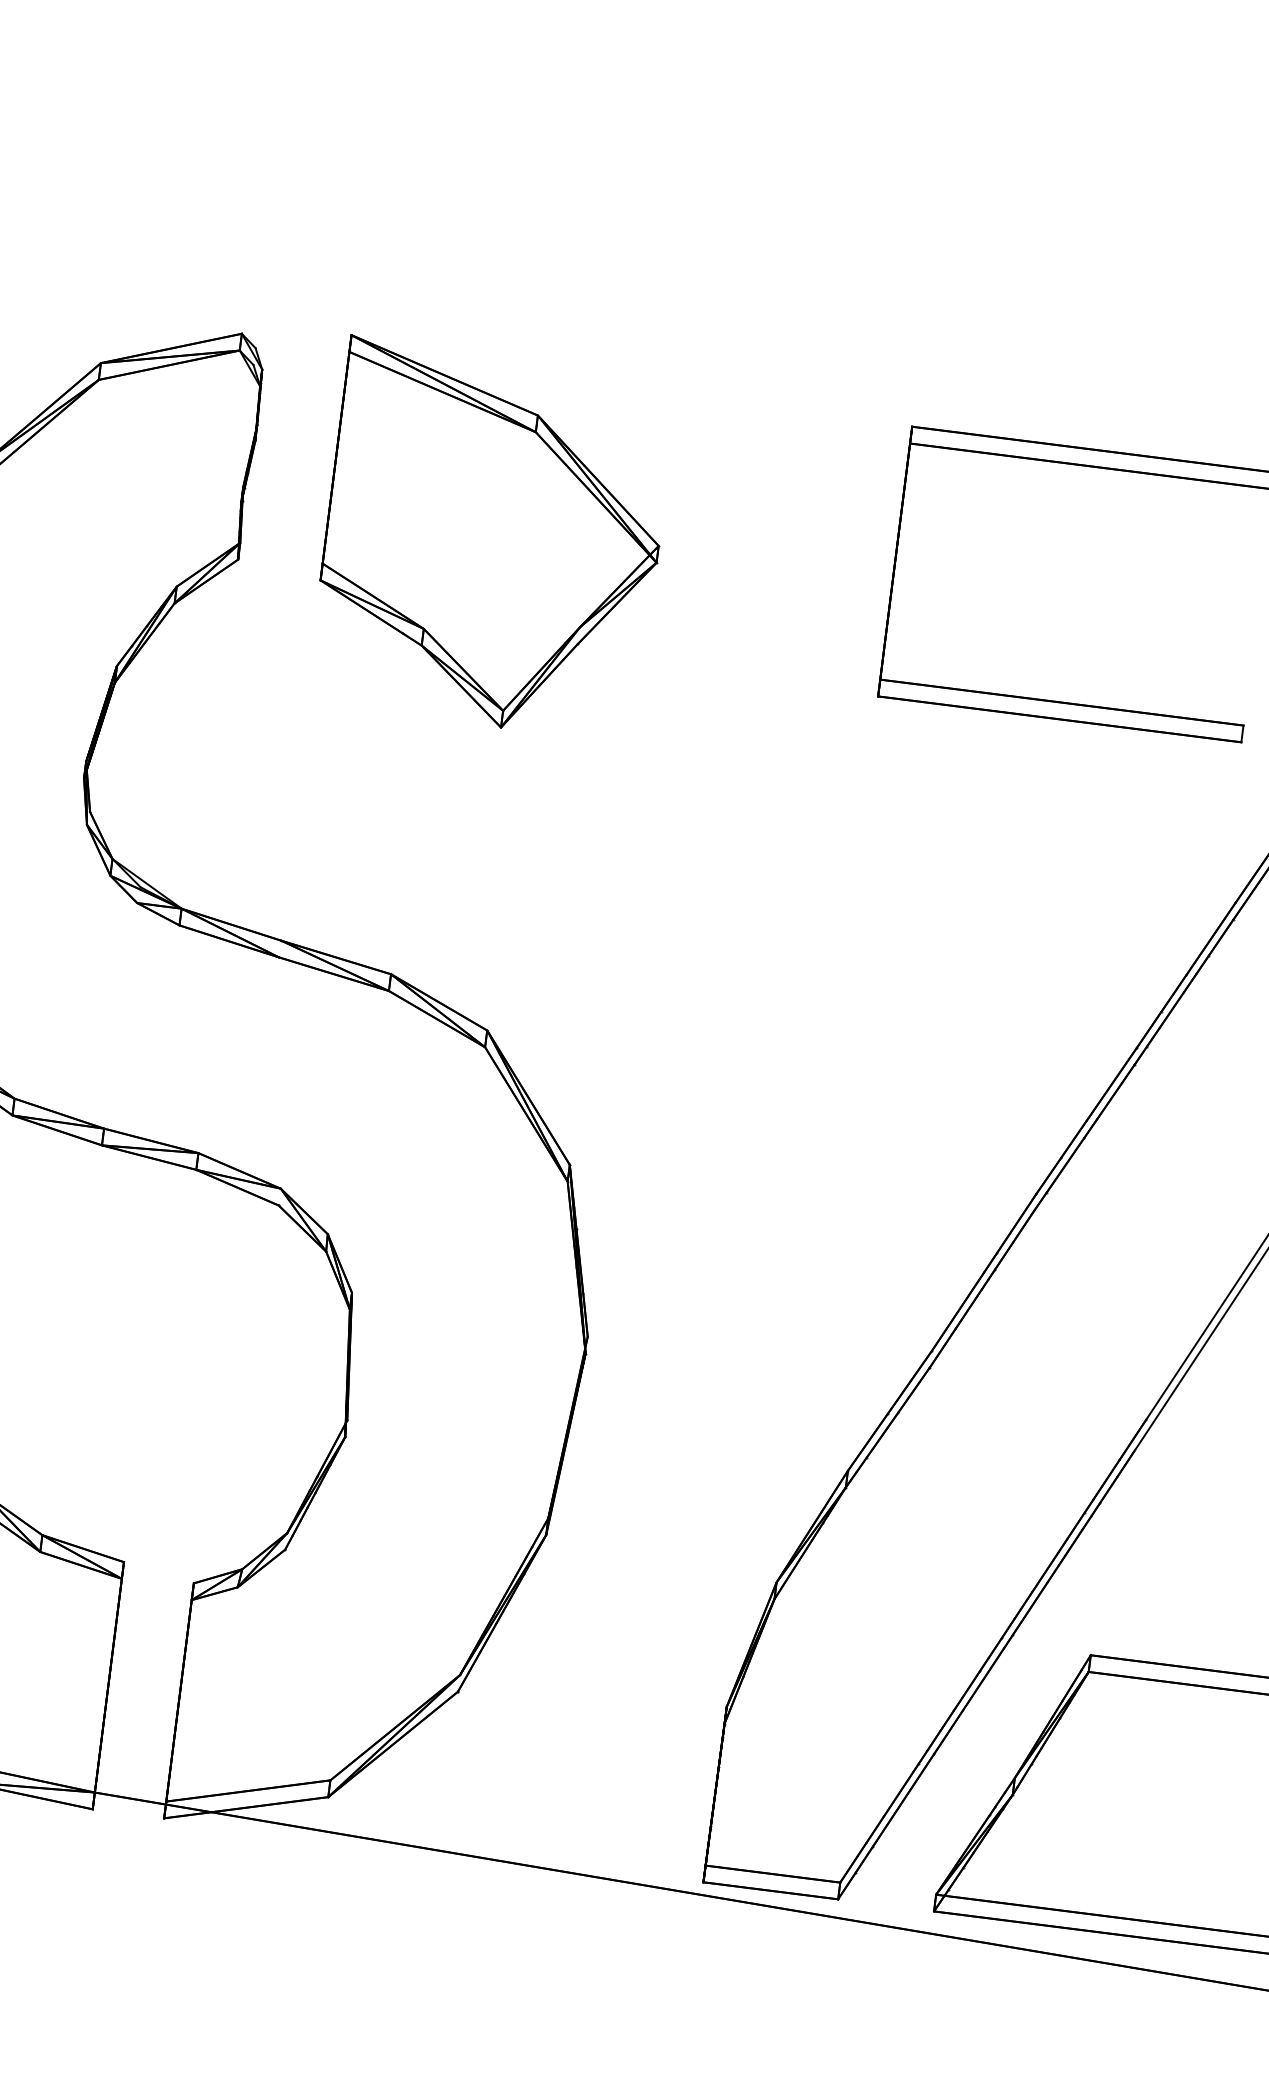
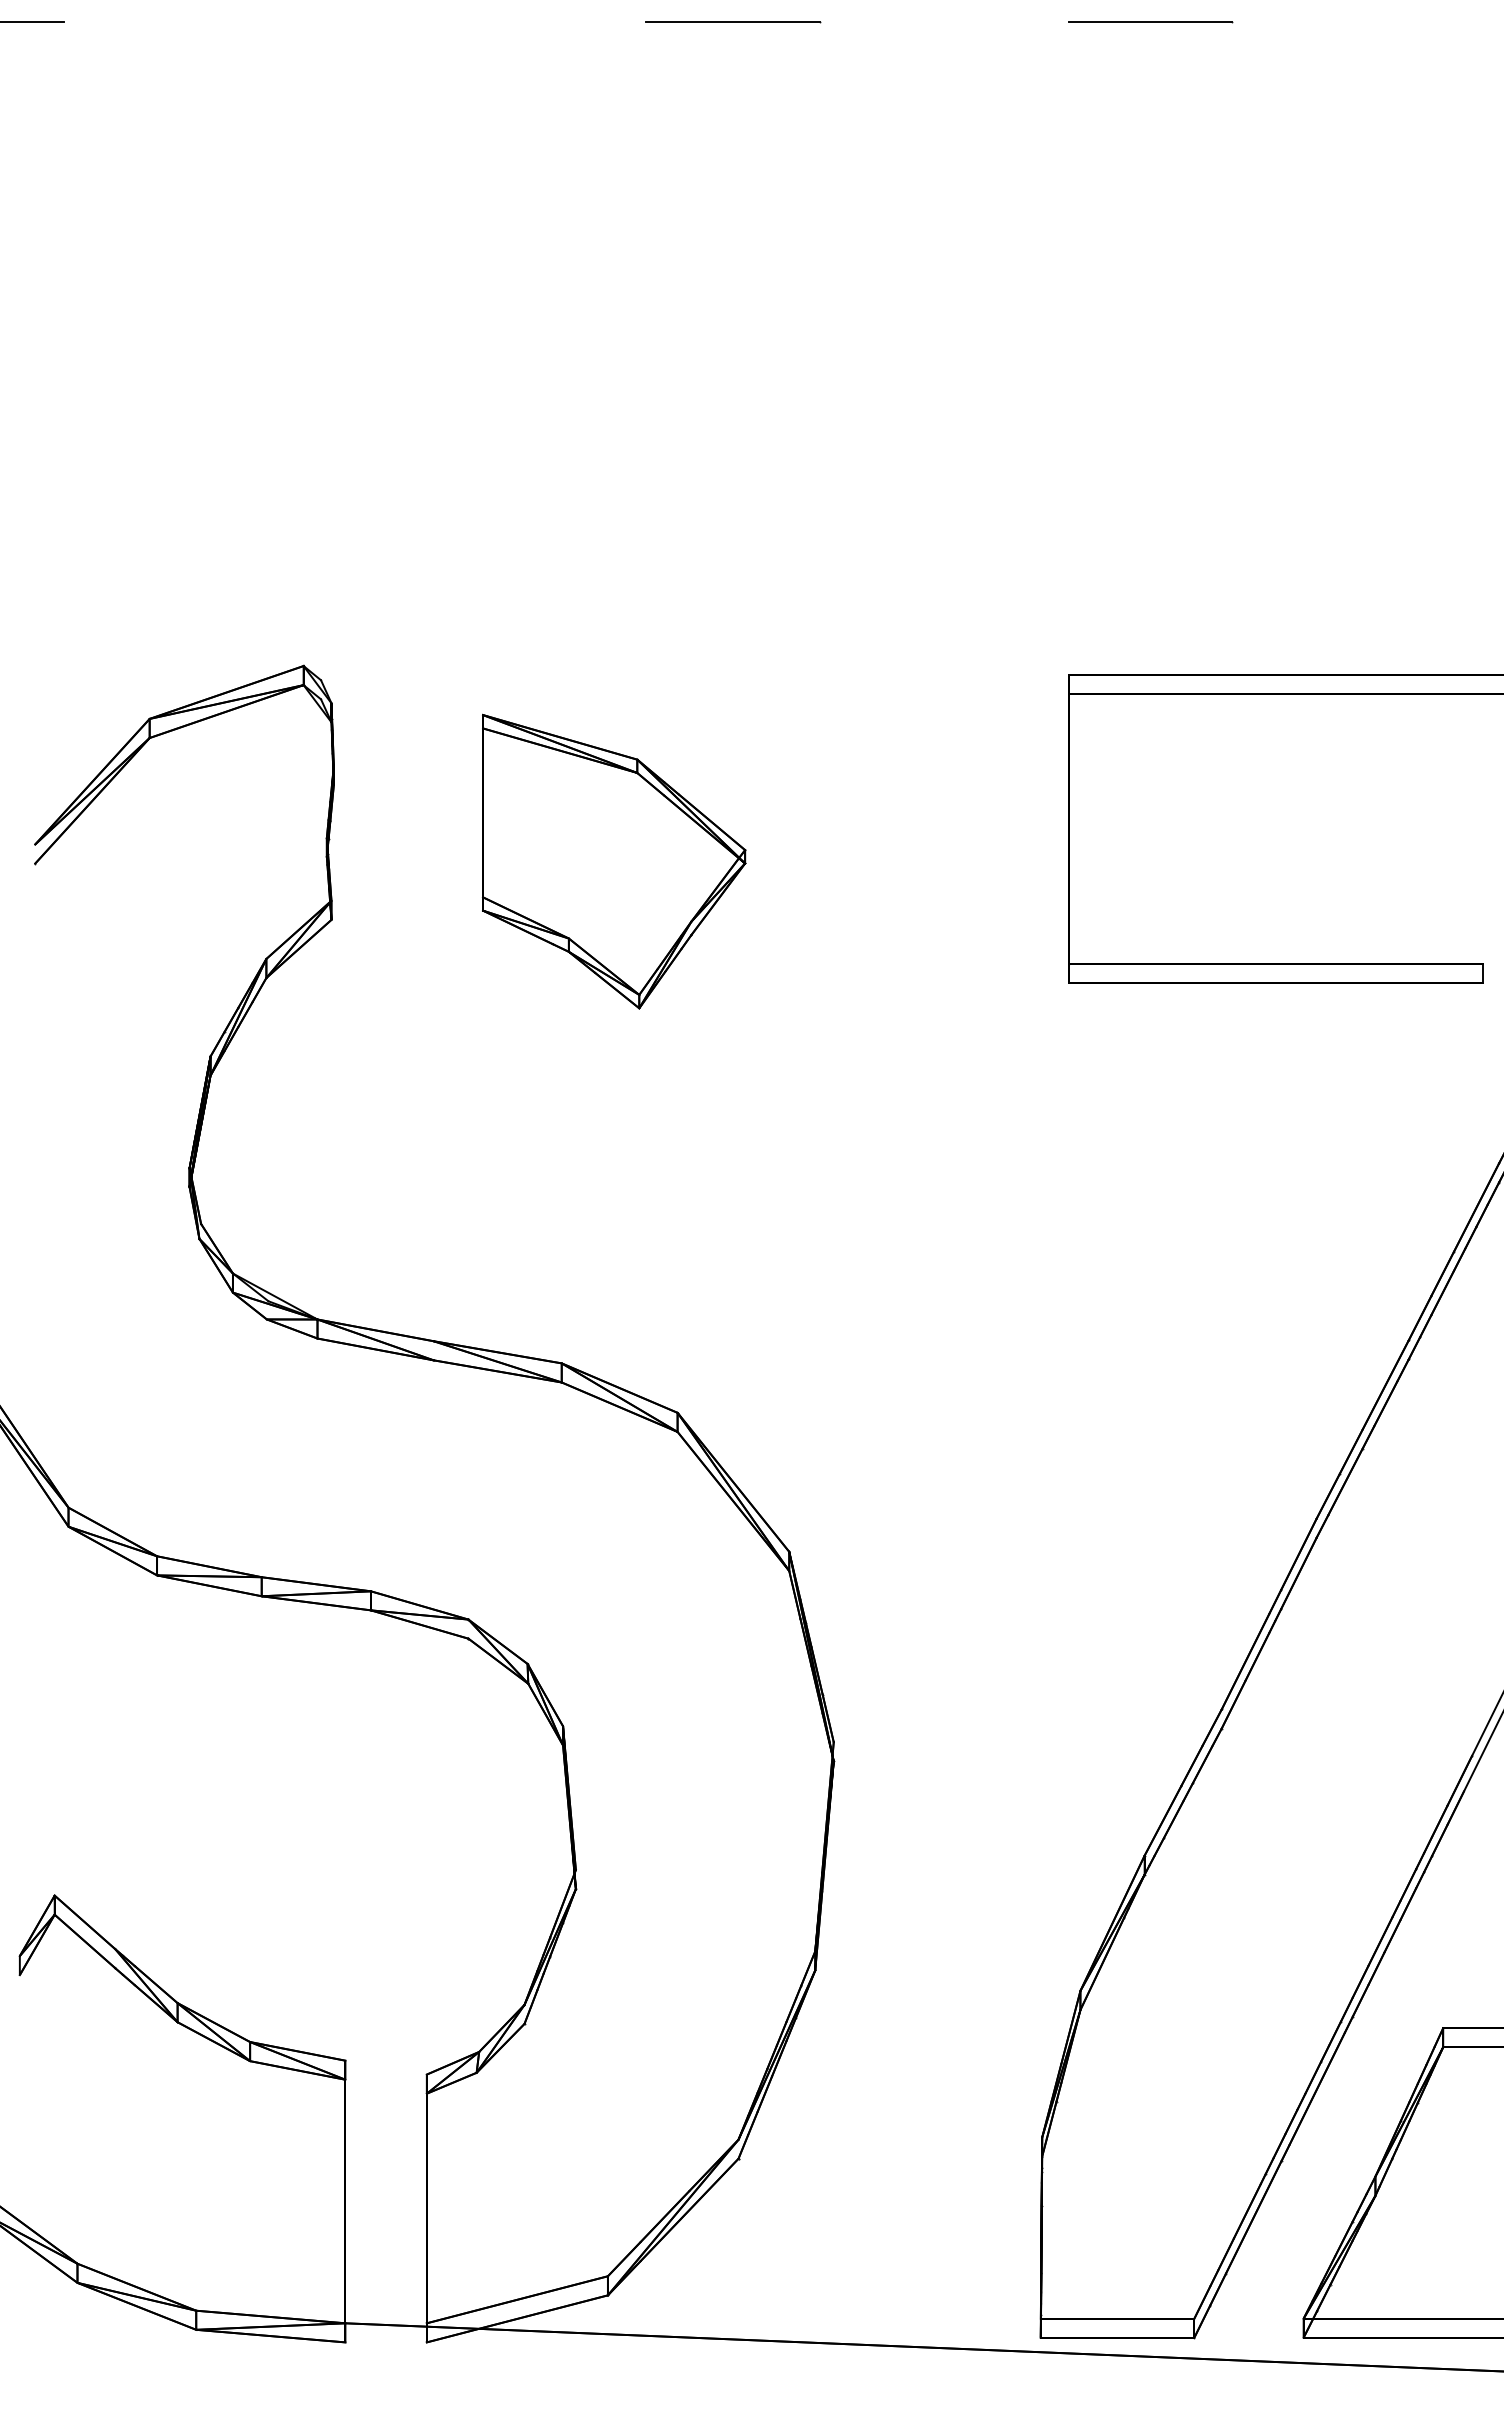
part: (492, 539) -> (613, 861), size x0.7

